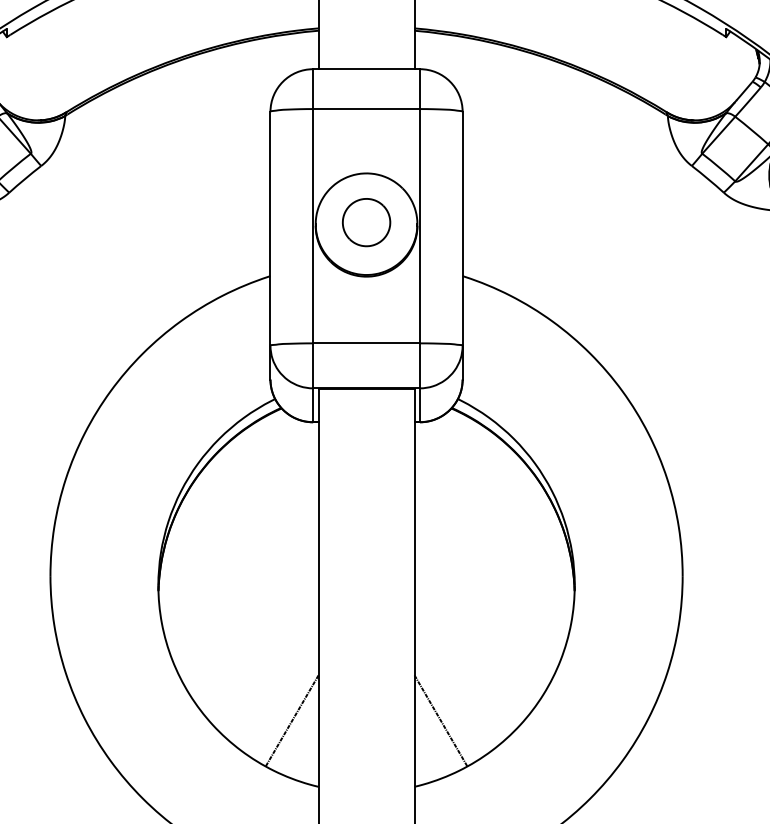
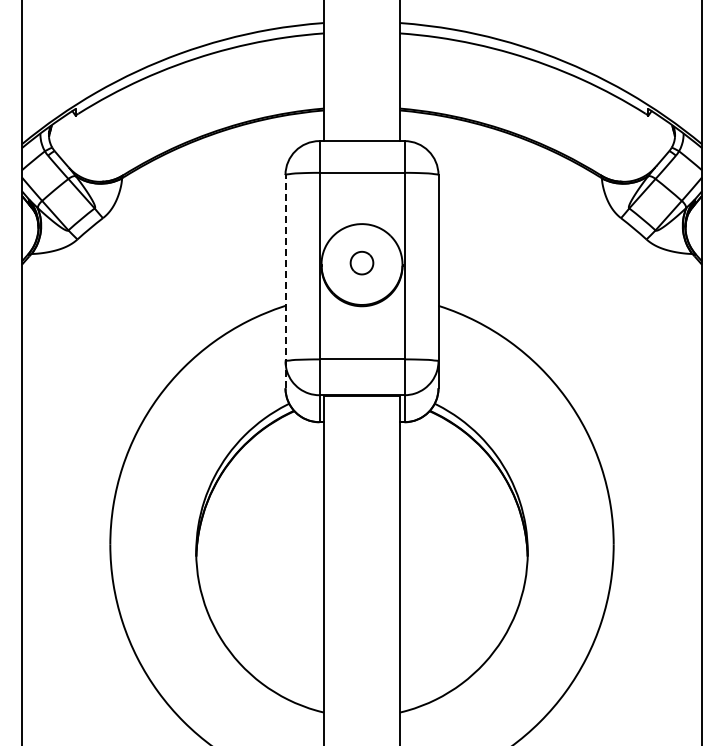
part: (365, 221) -> (361, 262), size x0.6
line: (270, 245) -> (285, 281), solid -> dashed
line: (291, 720) -> (302, 659), removed
line: (441, 720) -> (421, 659), removed

